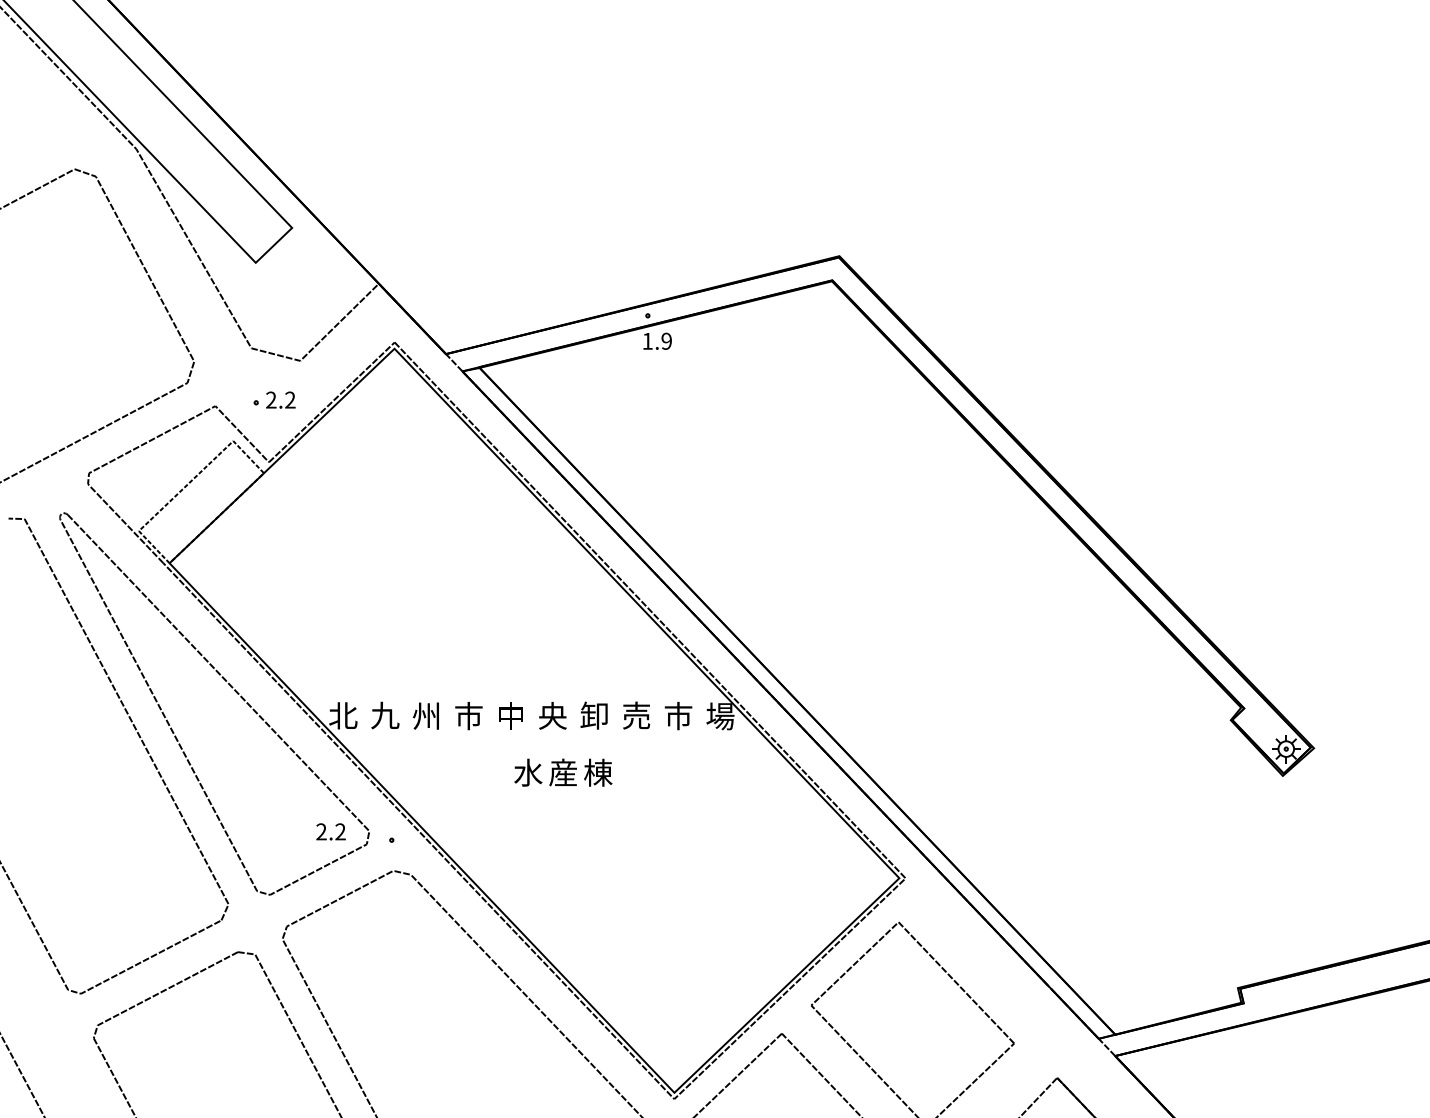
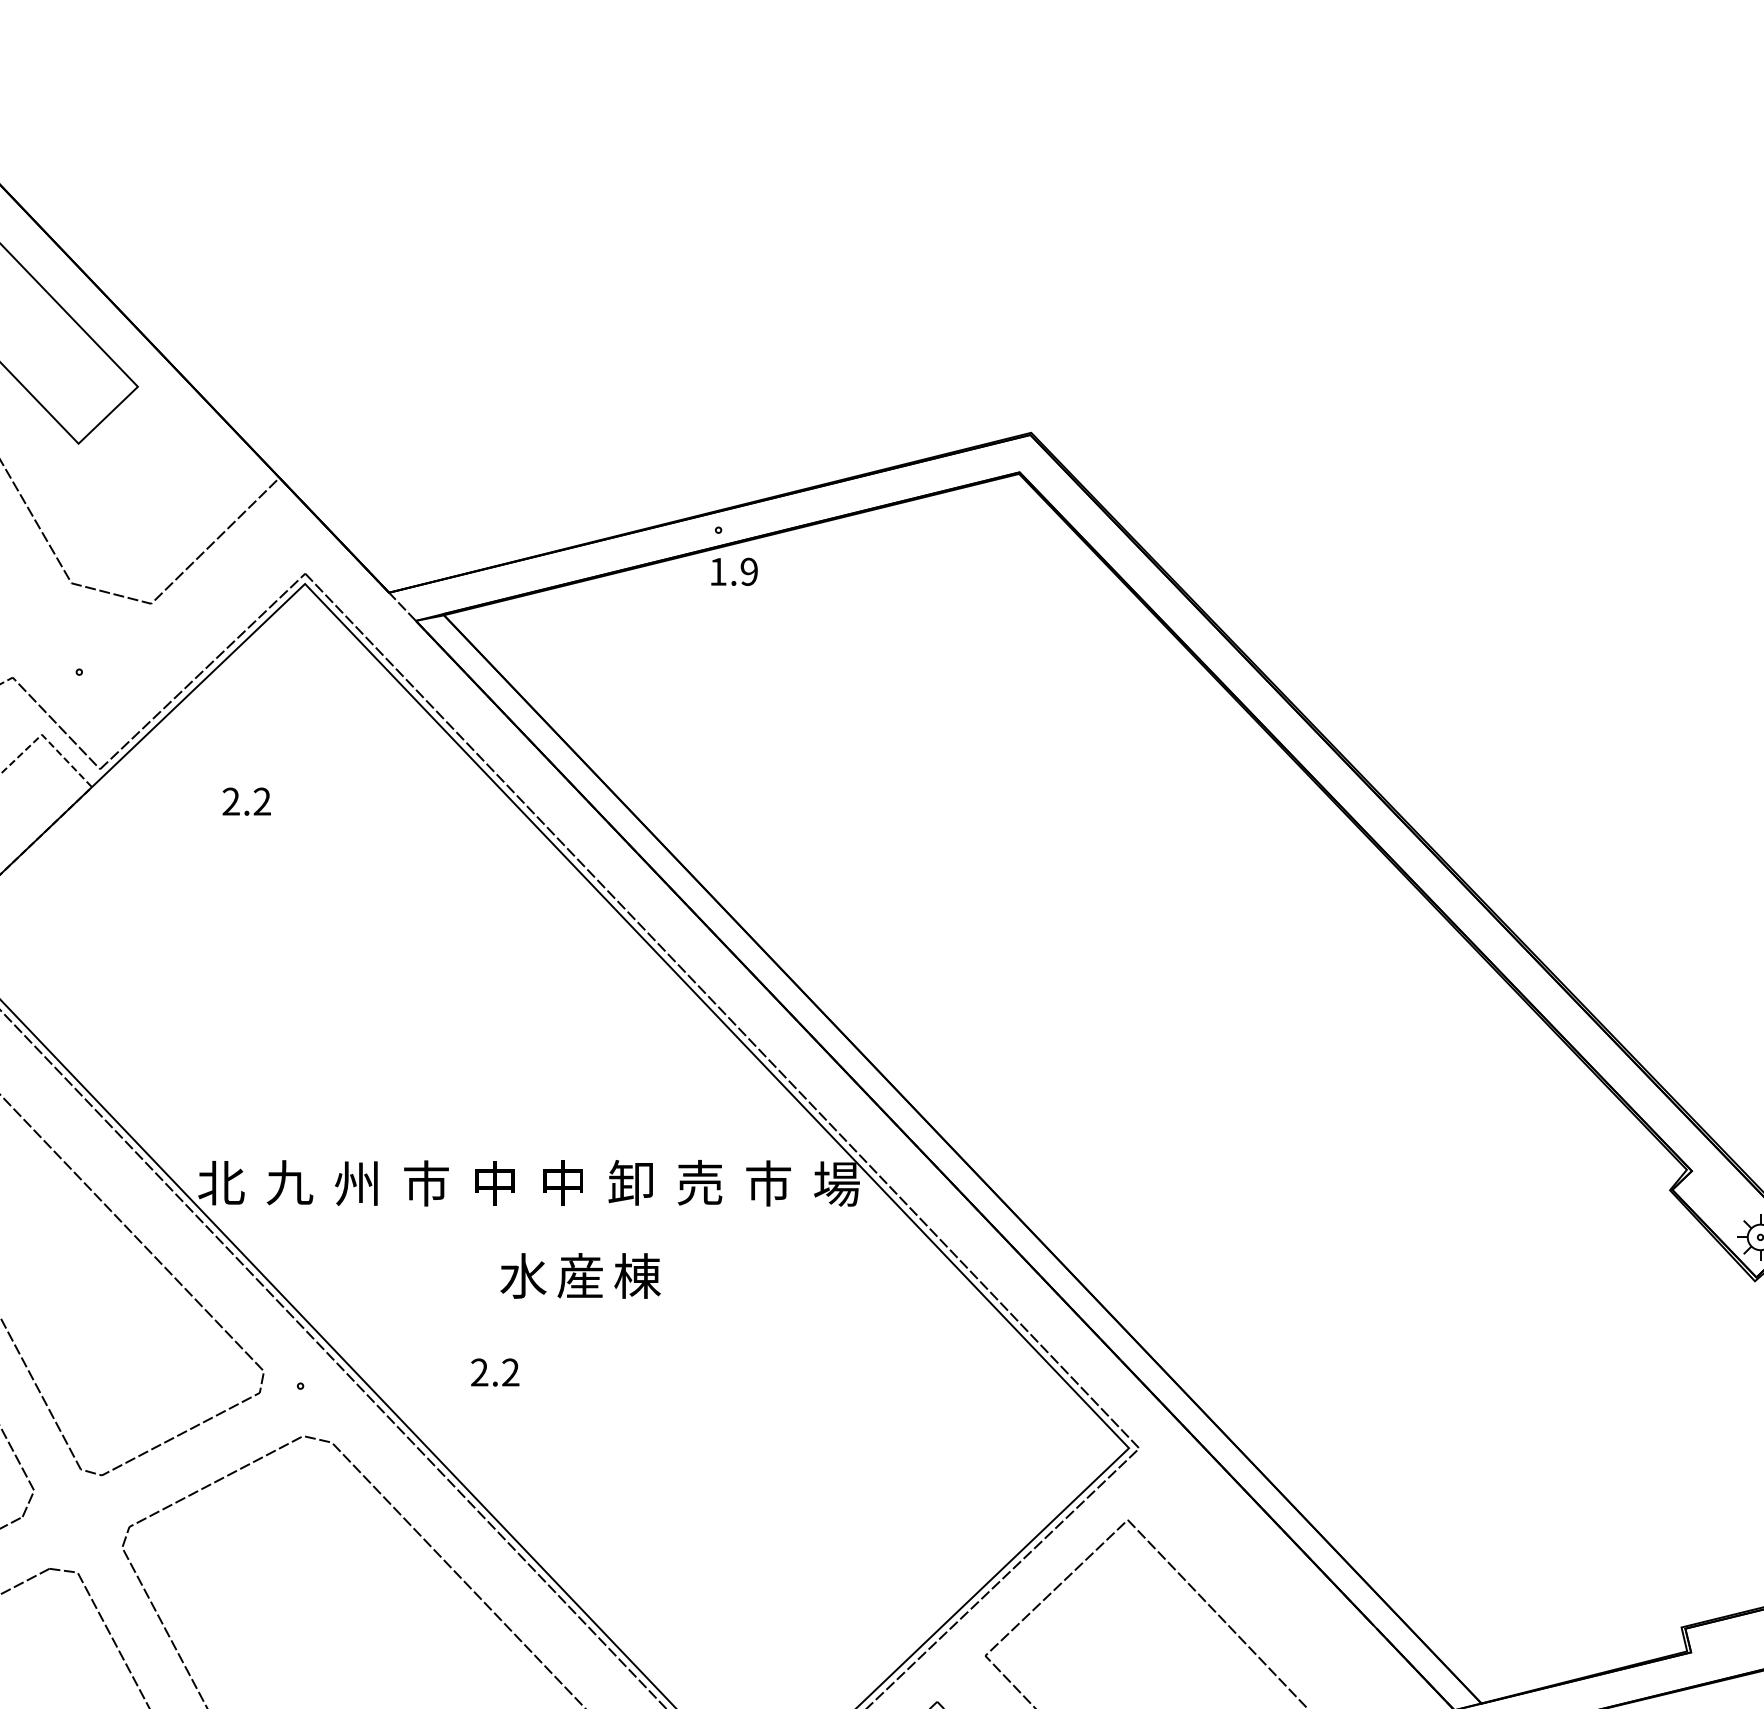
text: (280, 399) -> (246, 800), moved
text: (552, 715) -> (562, 1182), 央 -> 中
text: (330, 831) -> (494, 1371), moved

